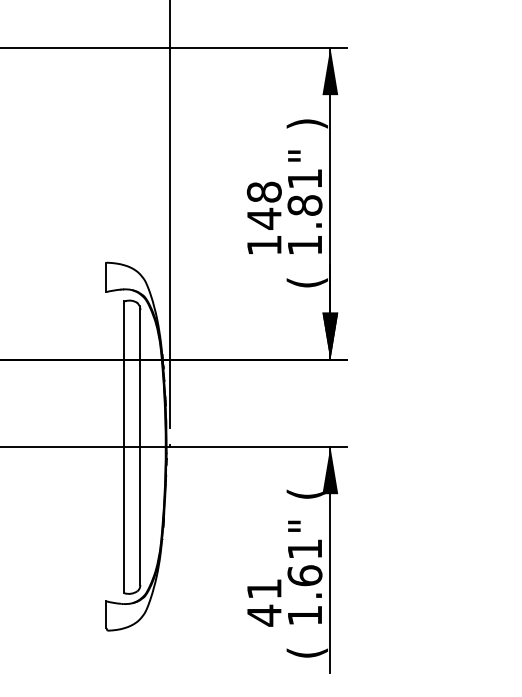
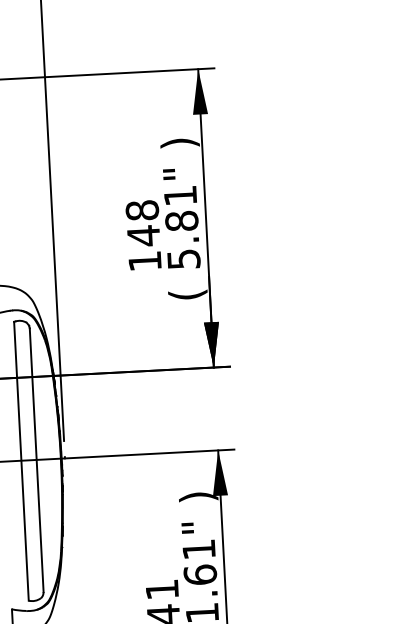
text: (305, 245) -> (184, 259), 1.81" -> 5.81"
text: (306, 493) -> (197, 496), ( -> )

